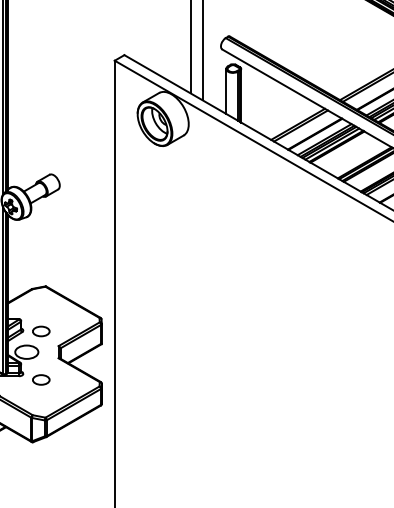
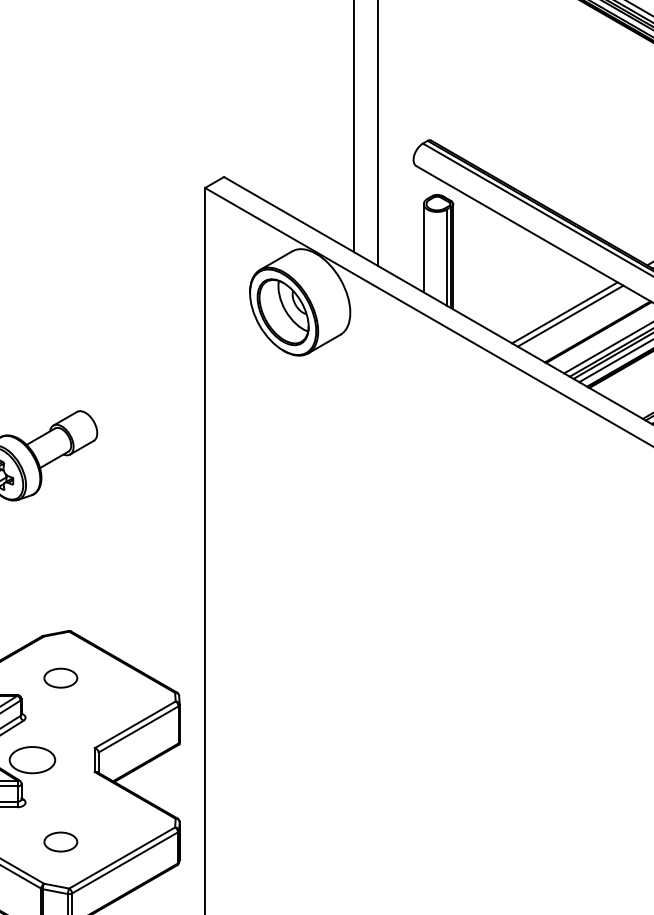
part: (41, 331) -> (61, 678), moved
part: (41, 379) -> (61, 841), moved

